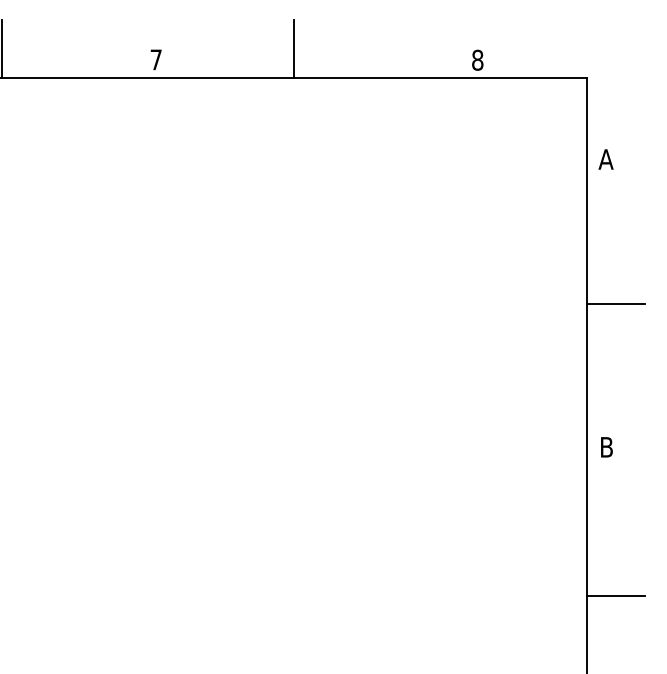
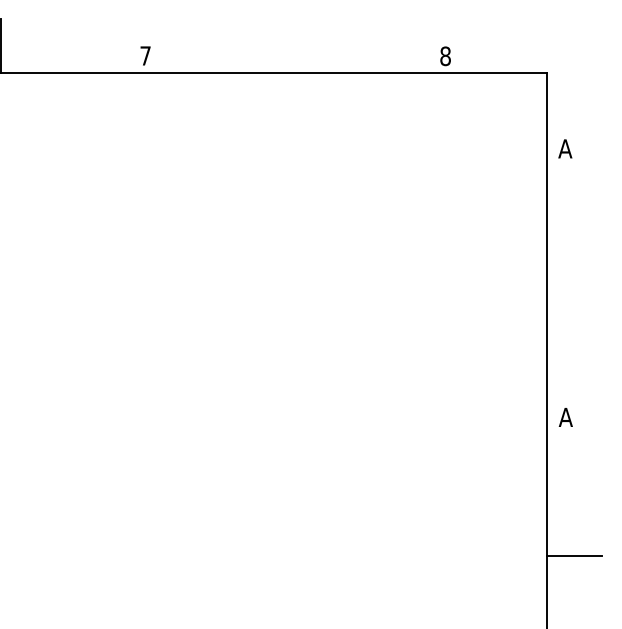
line: (294, 48) -> (274, 45), removed
line: (615, 303) -> (574, 283), removed
text: (606, 446) -> (565, 416), B -> A

